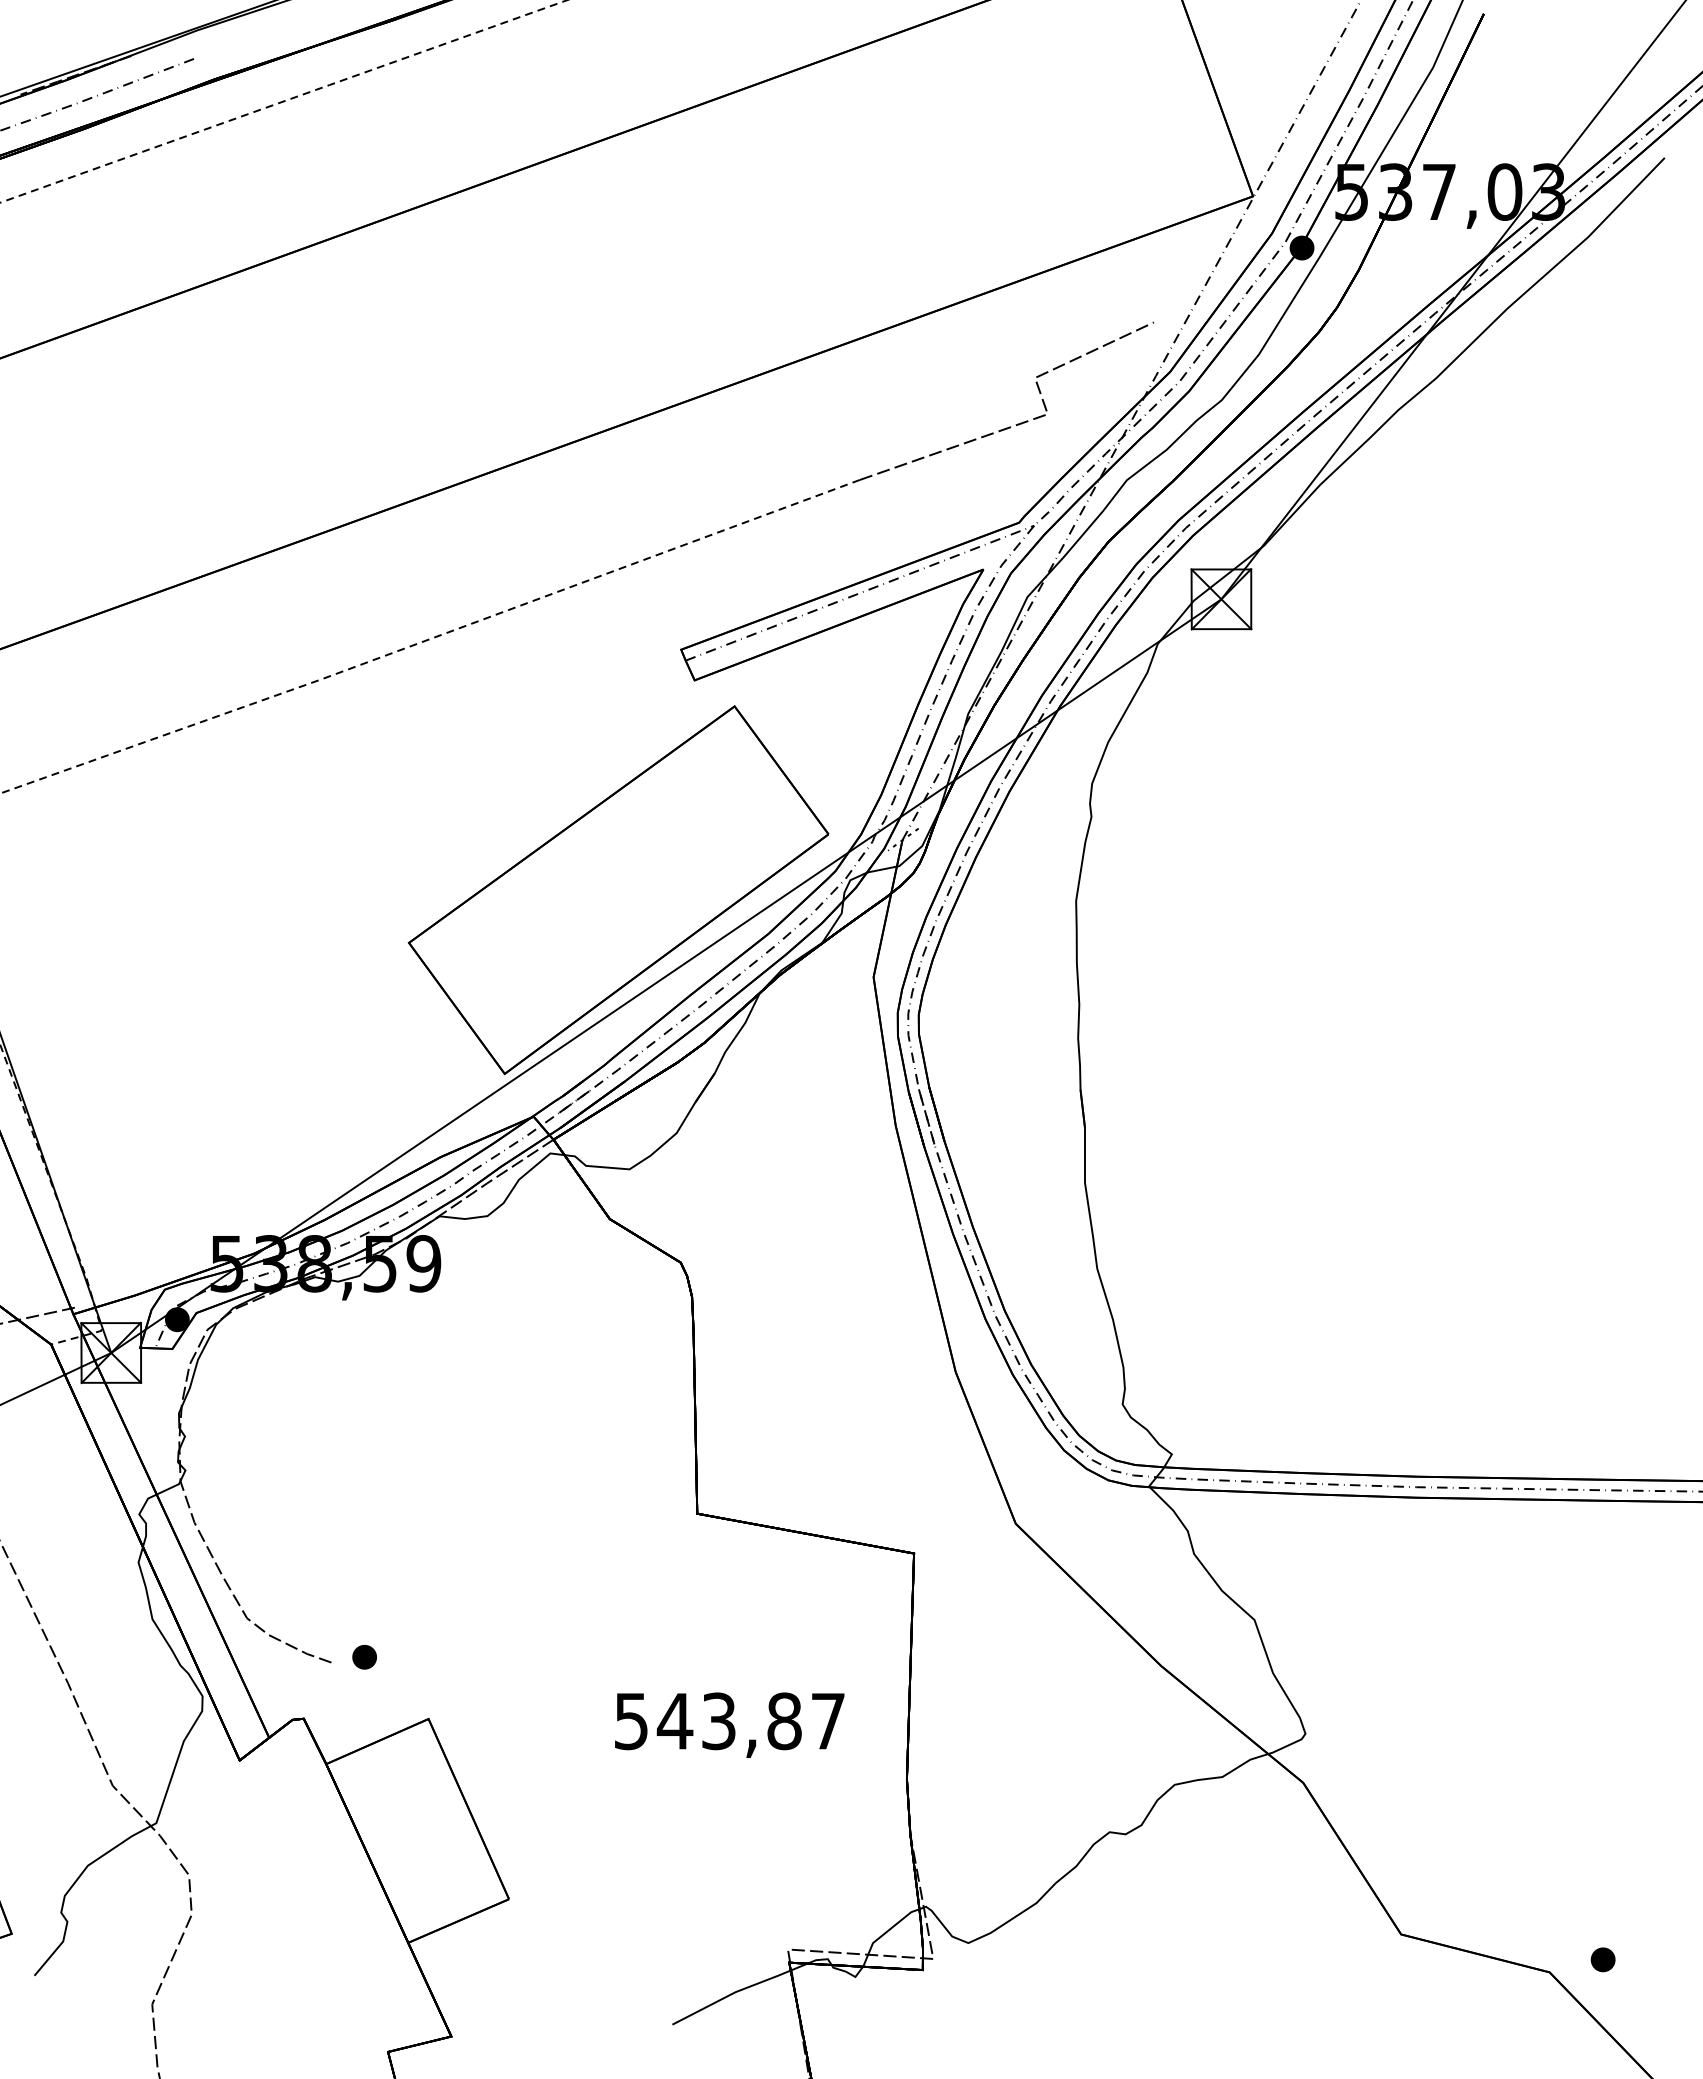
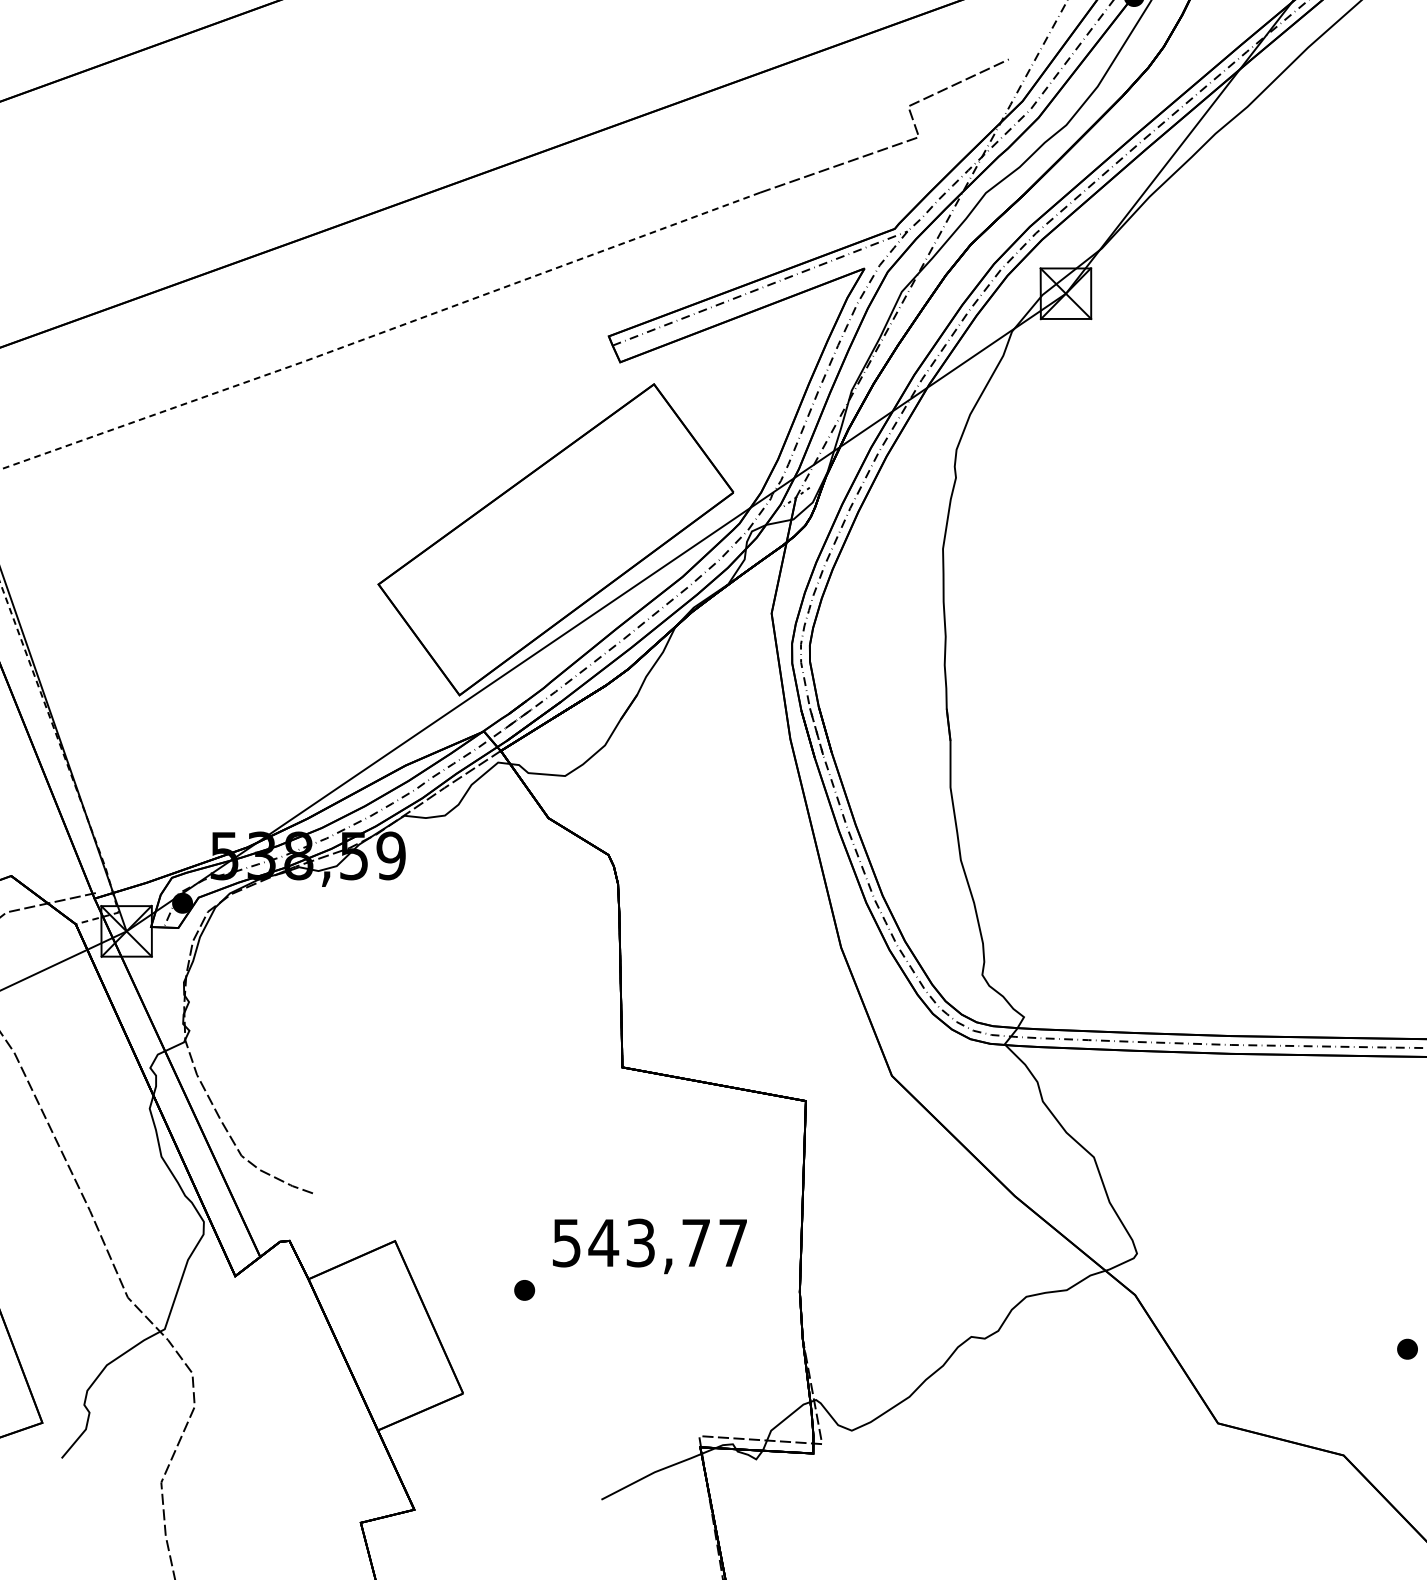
part: (364, 1657) -> (524, 1290), moved
text: (784, 1721) -> (696, 1243), 543,87 -> 543,77
part: (1602, 1959) -> (1406, 1348), moved

